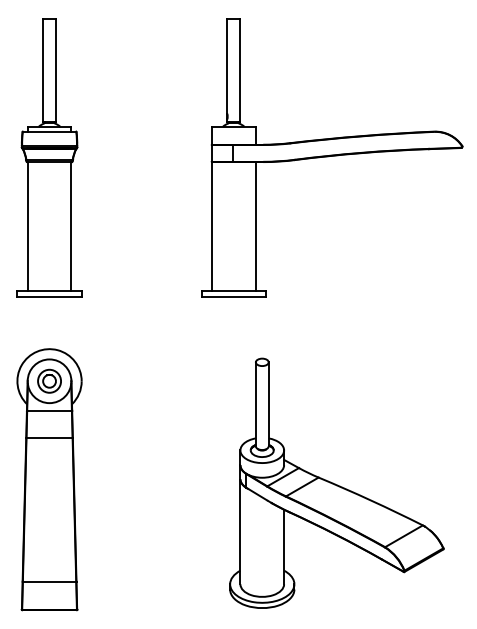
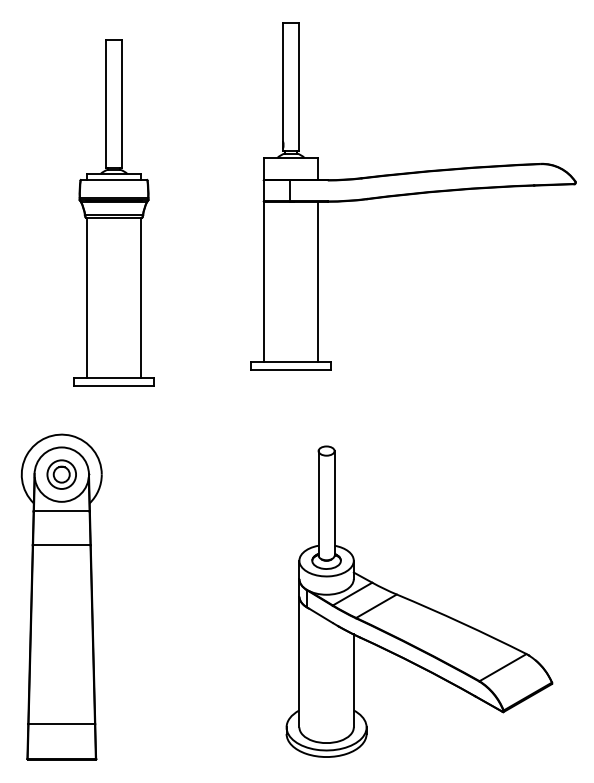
part: (49, 157) -> (113, 212), moved

